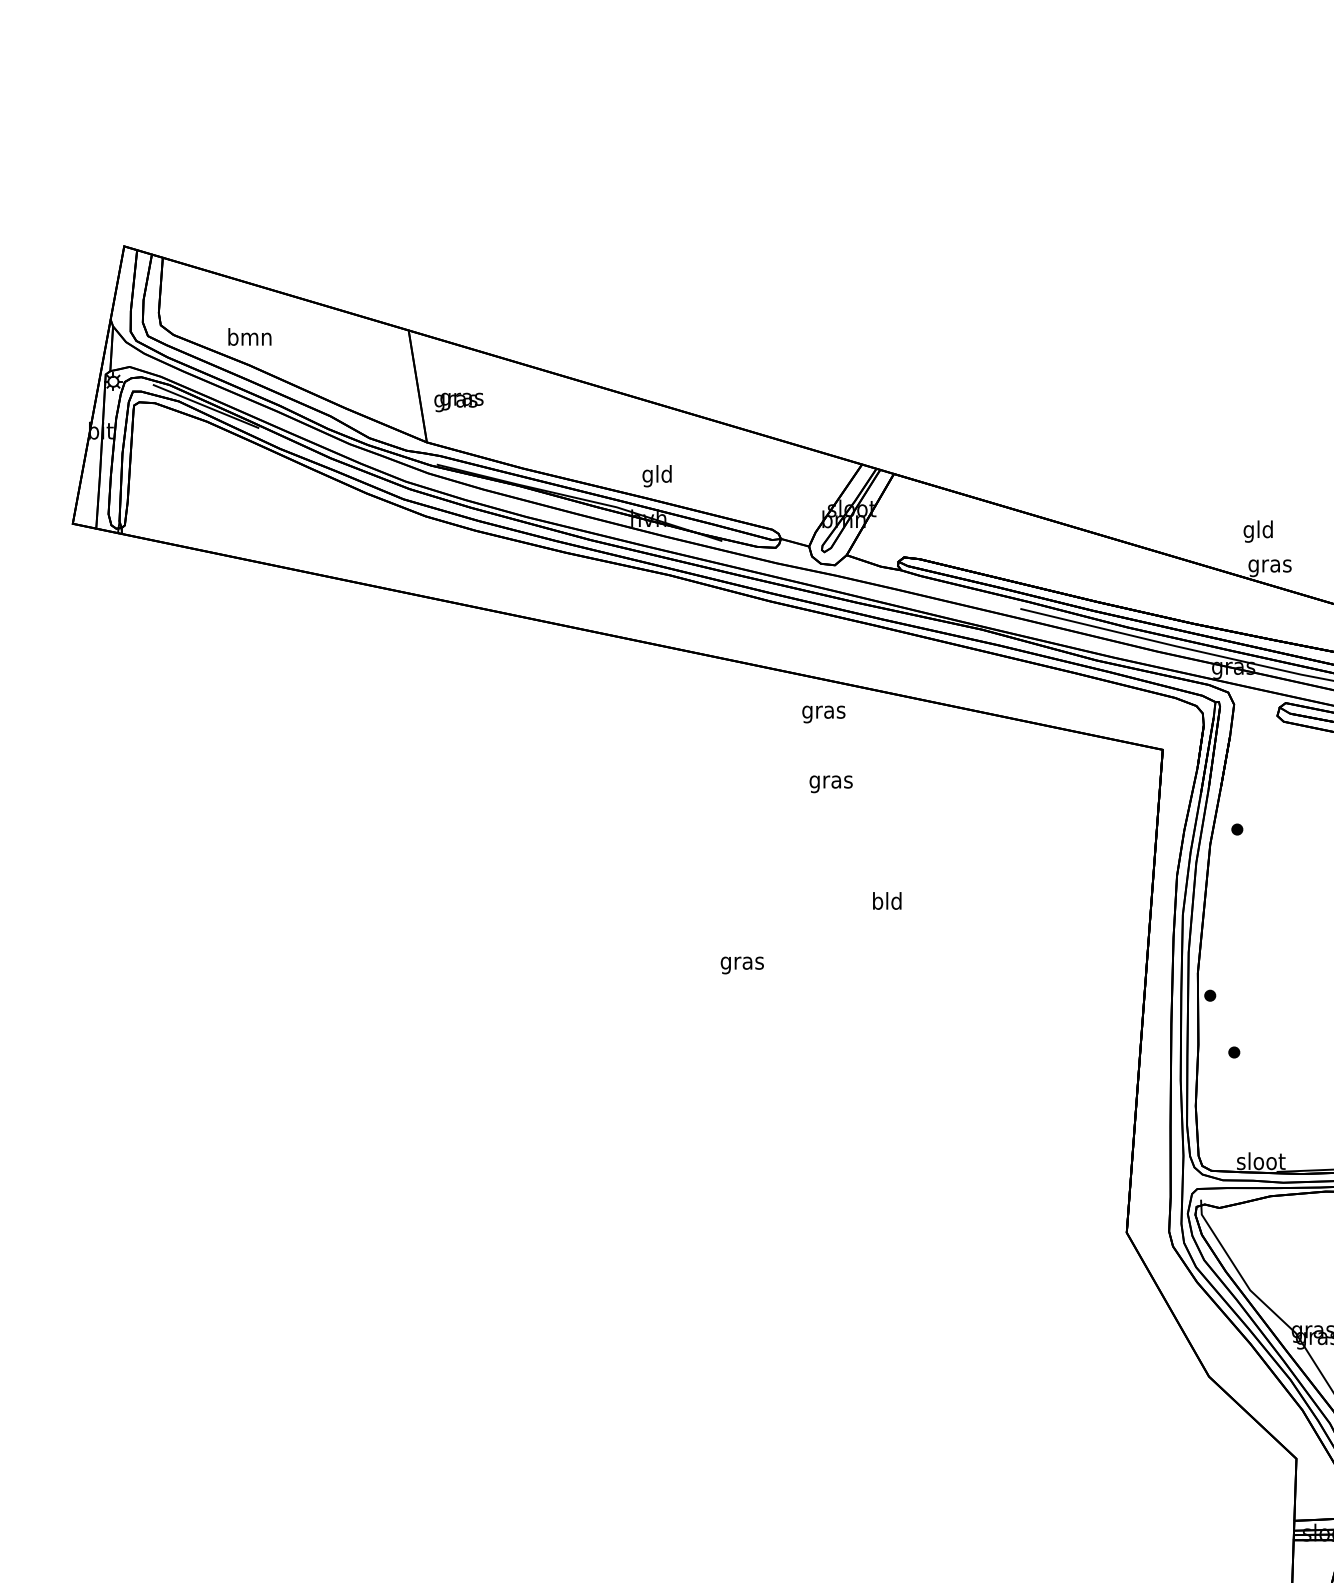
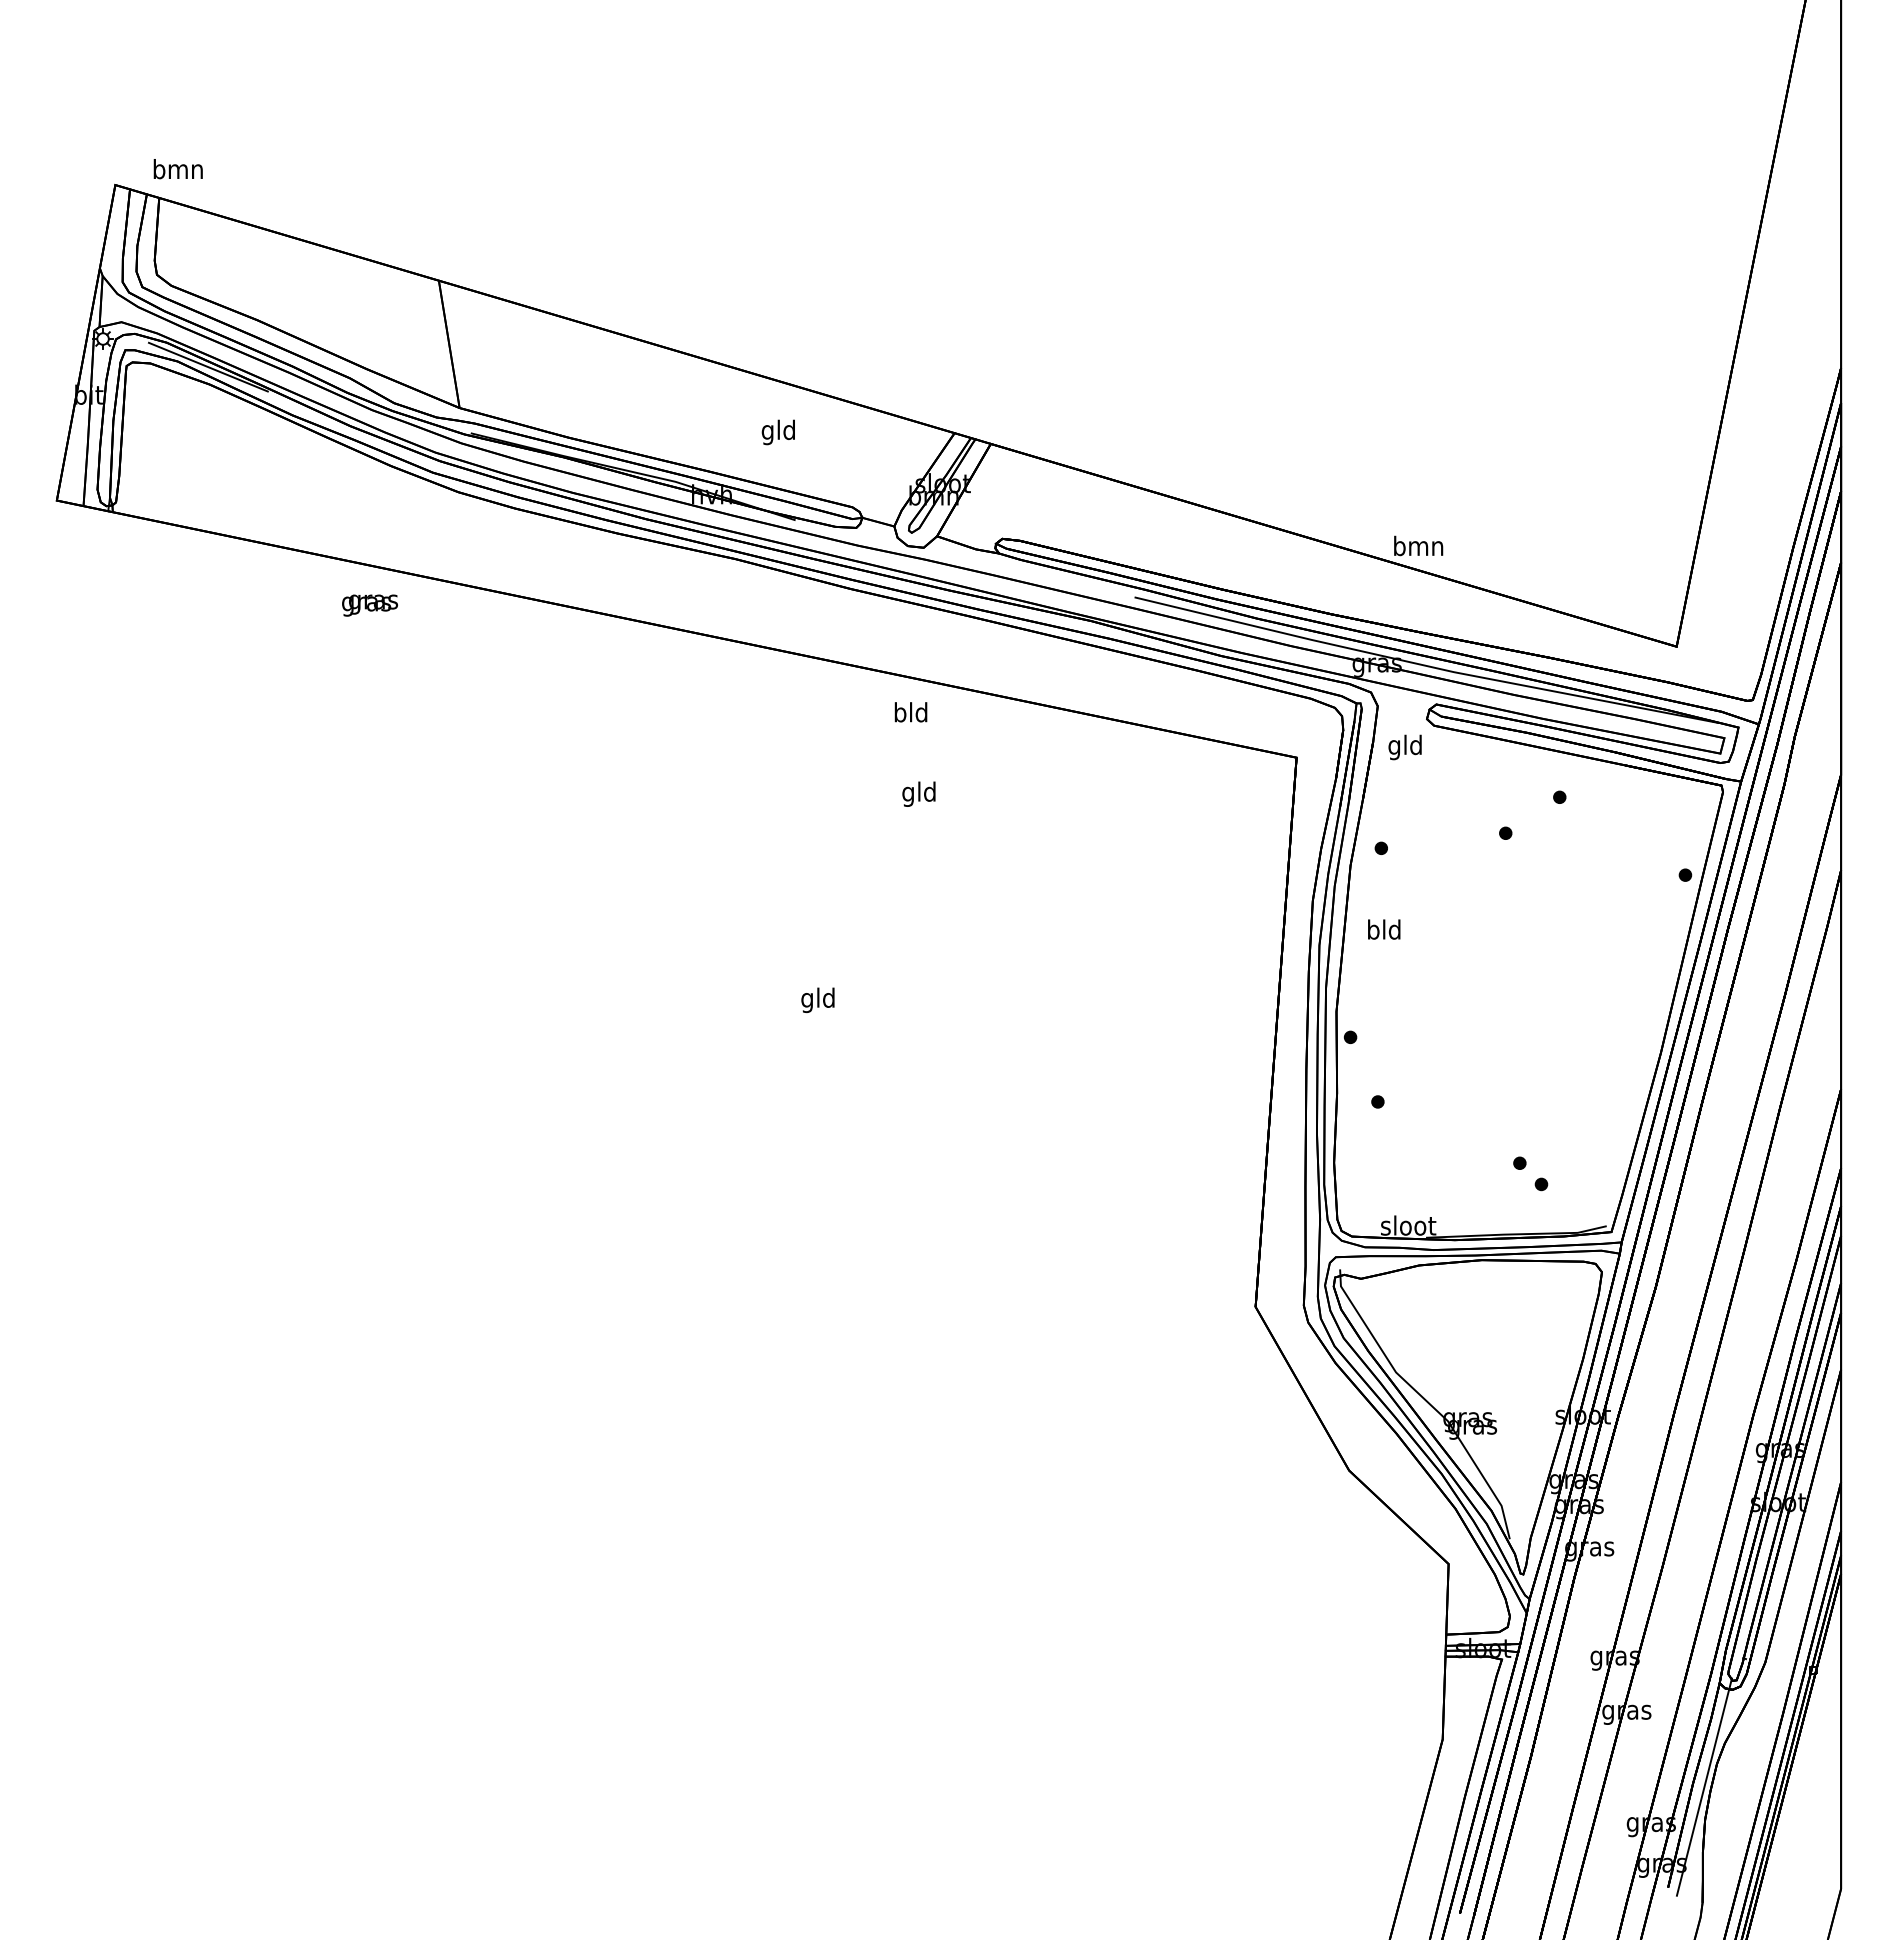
text: (249, 337) -> (177, 169), moved
text: (458, 402) -> (369, 605), moved
text: (656, 476) -> (777, 432), moved
text: (1257, 531) -> (1404, 747), moved
text: (1269, 565) -> (1418, 548), gras -> bmn
text: (823, 711) -> (910, 714), gras -> bld
text: (830, 781) -> (918, 793), gras -> gld
text: (887, 900) -> (1384, 929), moved
text: (741, 963) -> (817, 1000), gras -> gld

